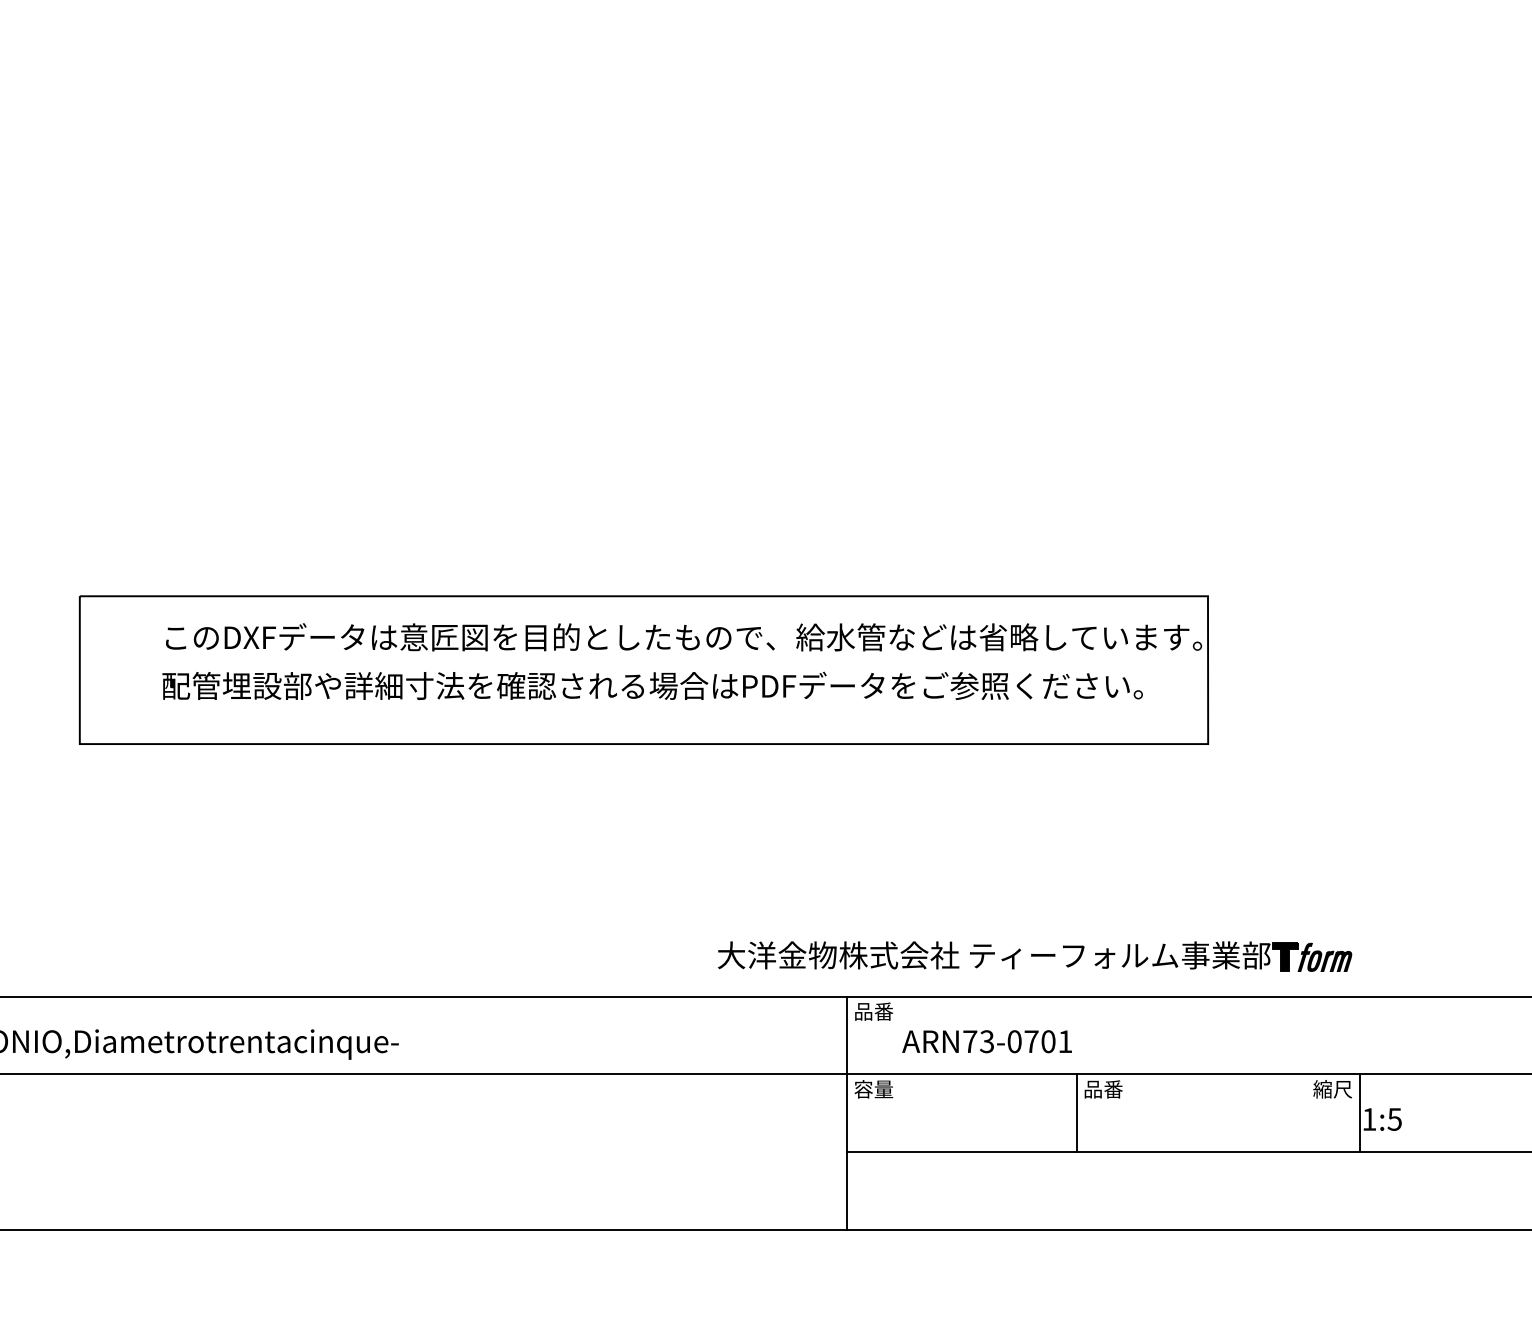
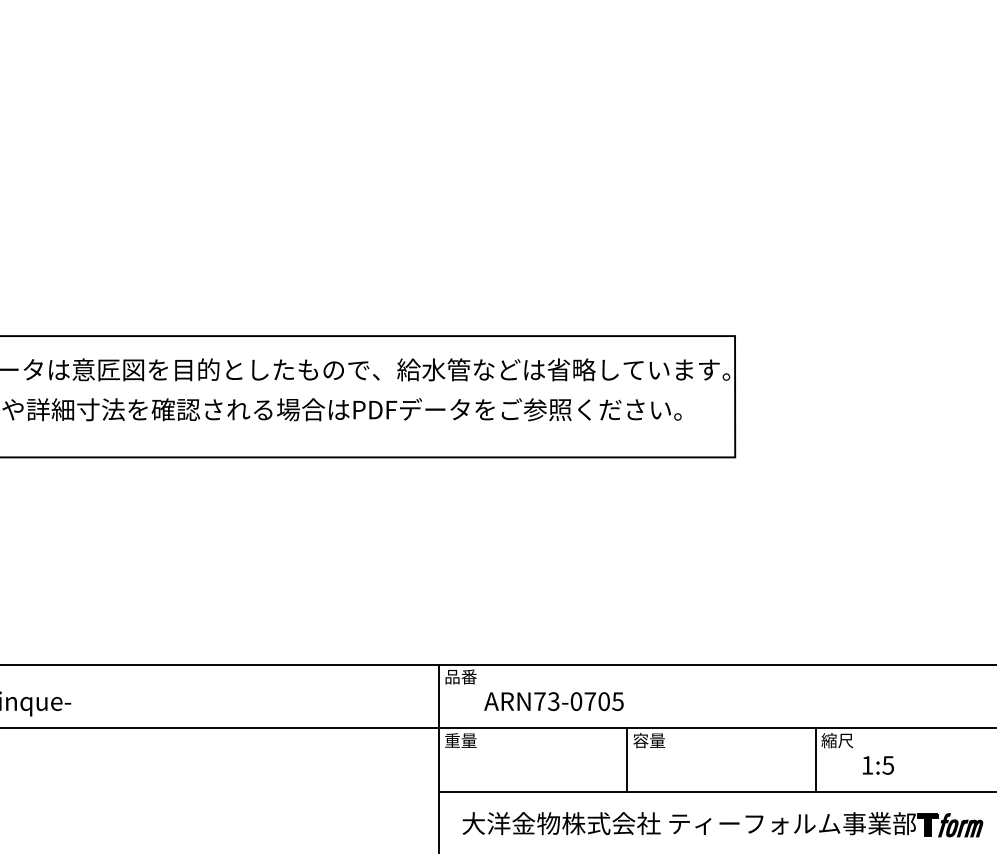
part: (1035, 956) -> (723, 824), moved
text: (1065, 1041) -> (618, 701), ARN73-0701 -> ARN73-0705
text: (863, 1089) -> (452, 740), 容量 -> 重量
text: (1103, 1089) -> (649, 740), 品番 -> 容量
line: (1360, 1113) -> (815, 760), moved

